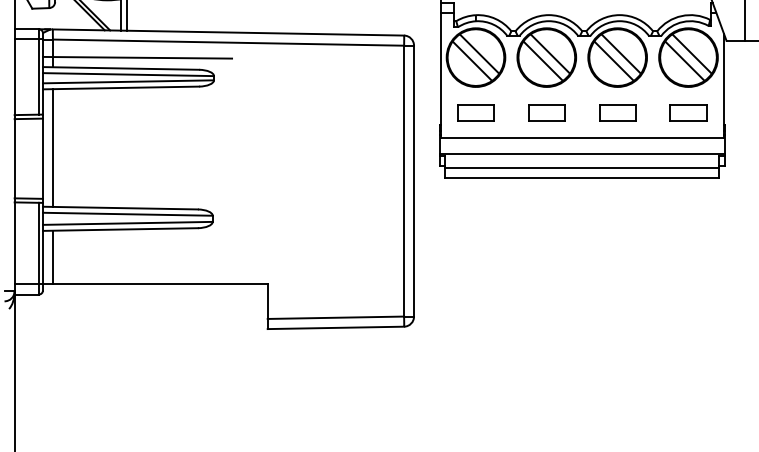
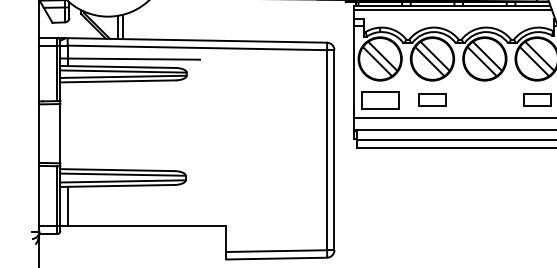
part: (475, 112) -> (379, 99), size x1.4
part: (617, 112) -> (484, 99), removed
line: (52, 147) -> (67, 125), removed

